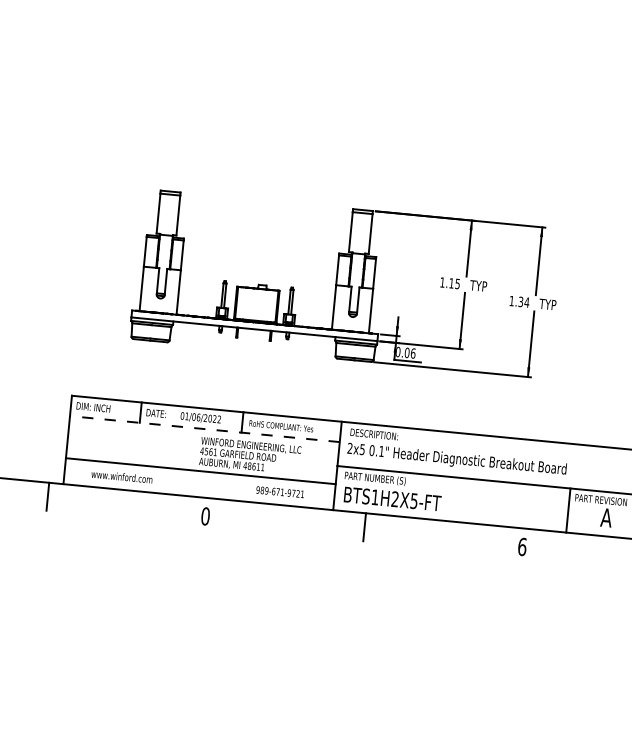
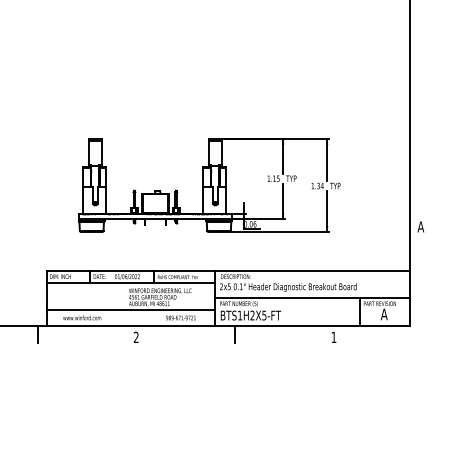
line: (204, 429) -> (130, 283), dashed -> solid
text: (204, 516) -> (135, 337), 0 -> 2
text: (521, 546) -> (333, 337), 6 -> 1

